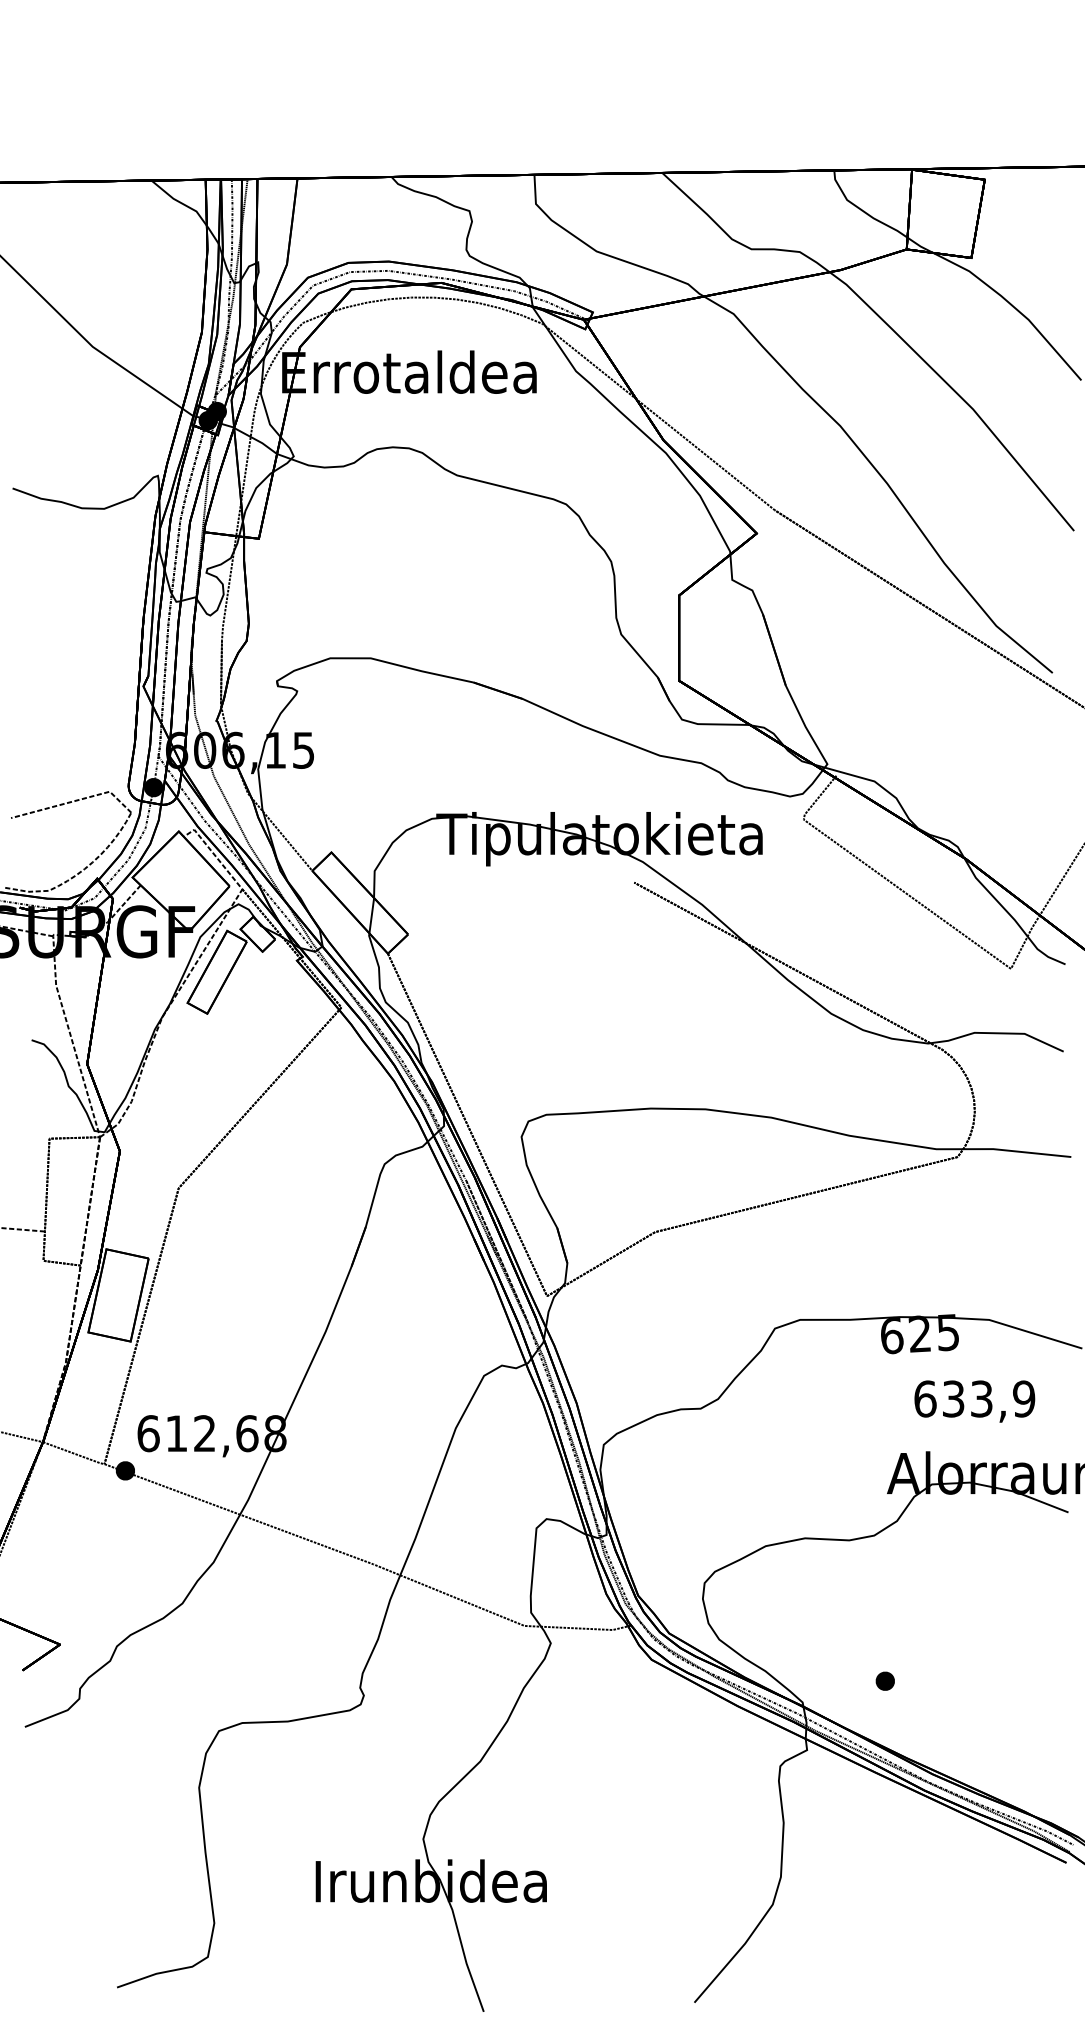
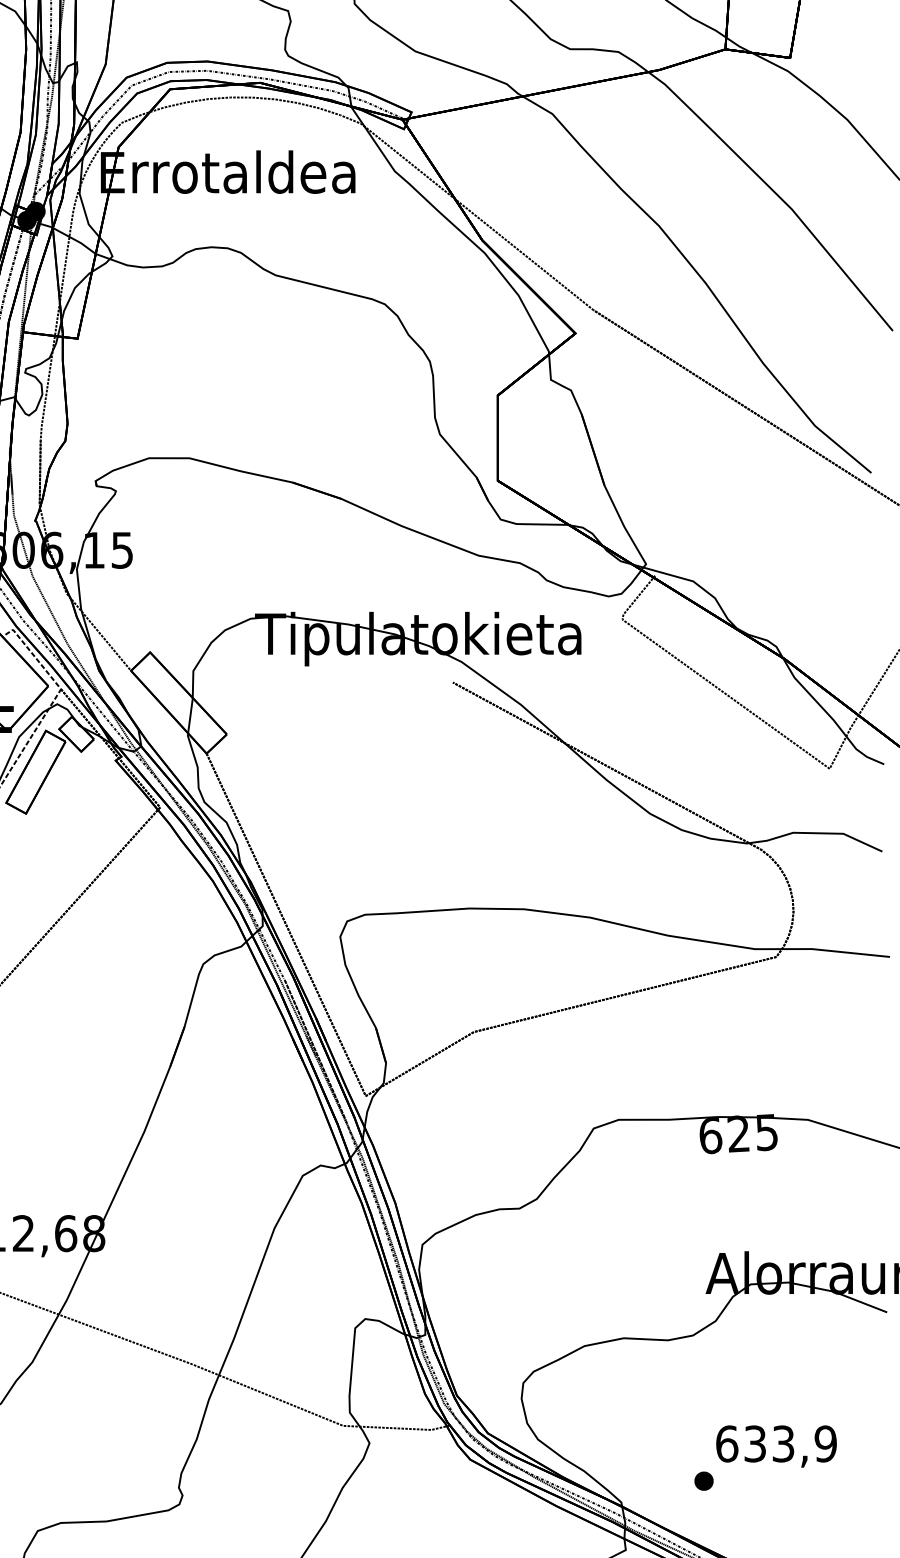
text: (974, 1401) -> (776, 1446), moved

